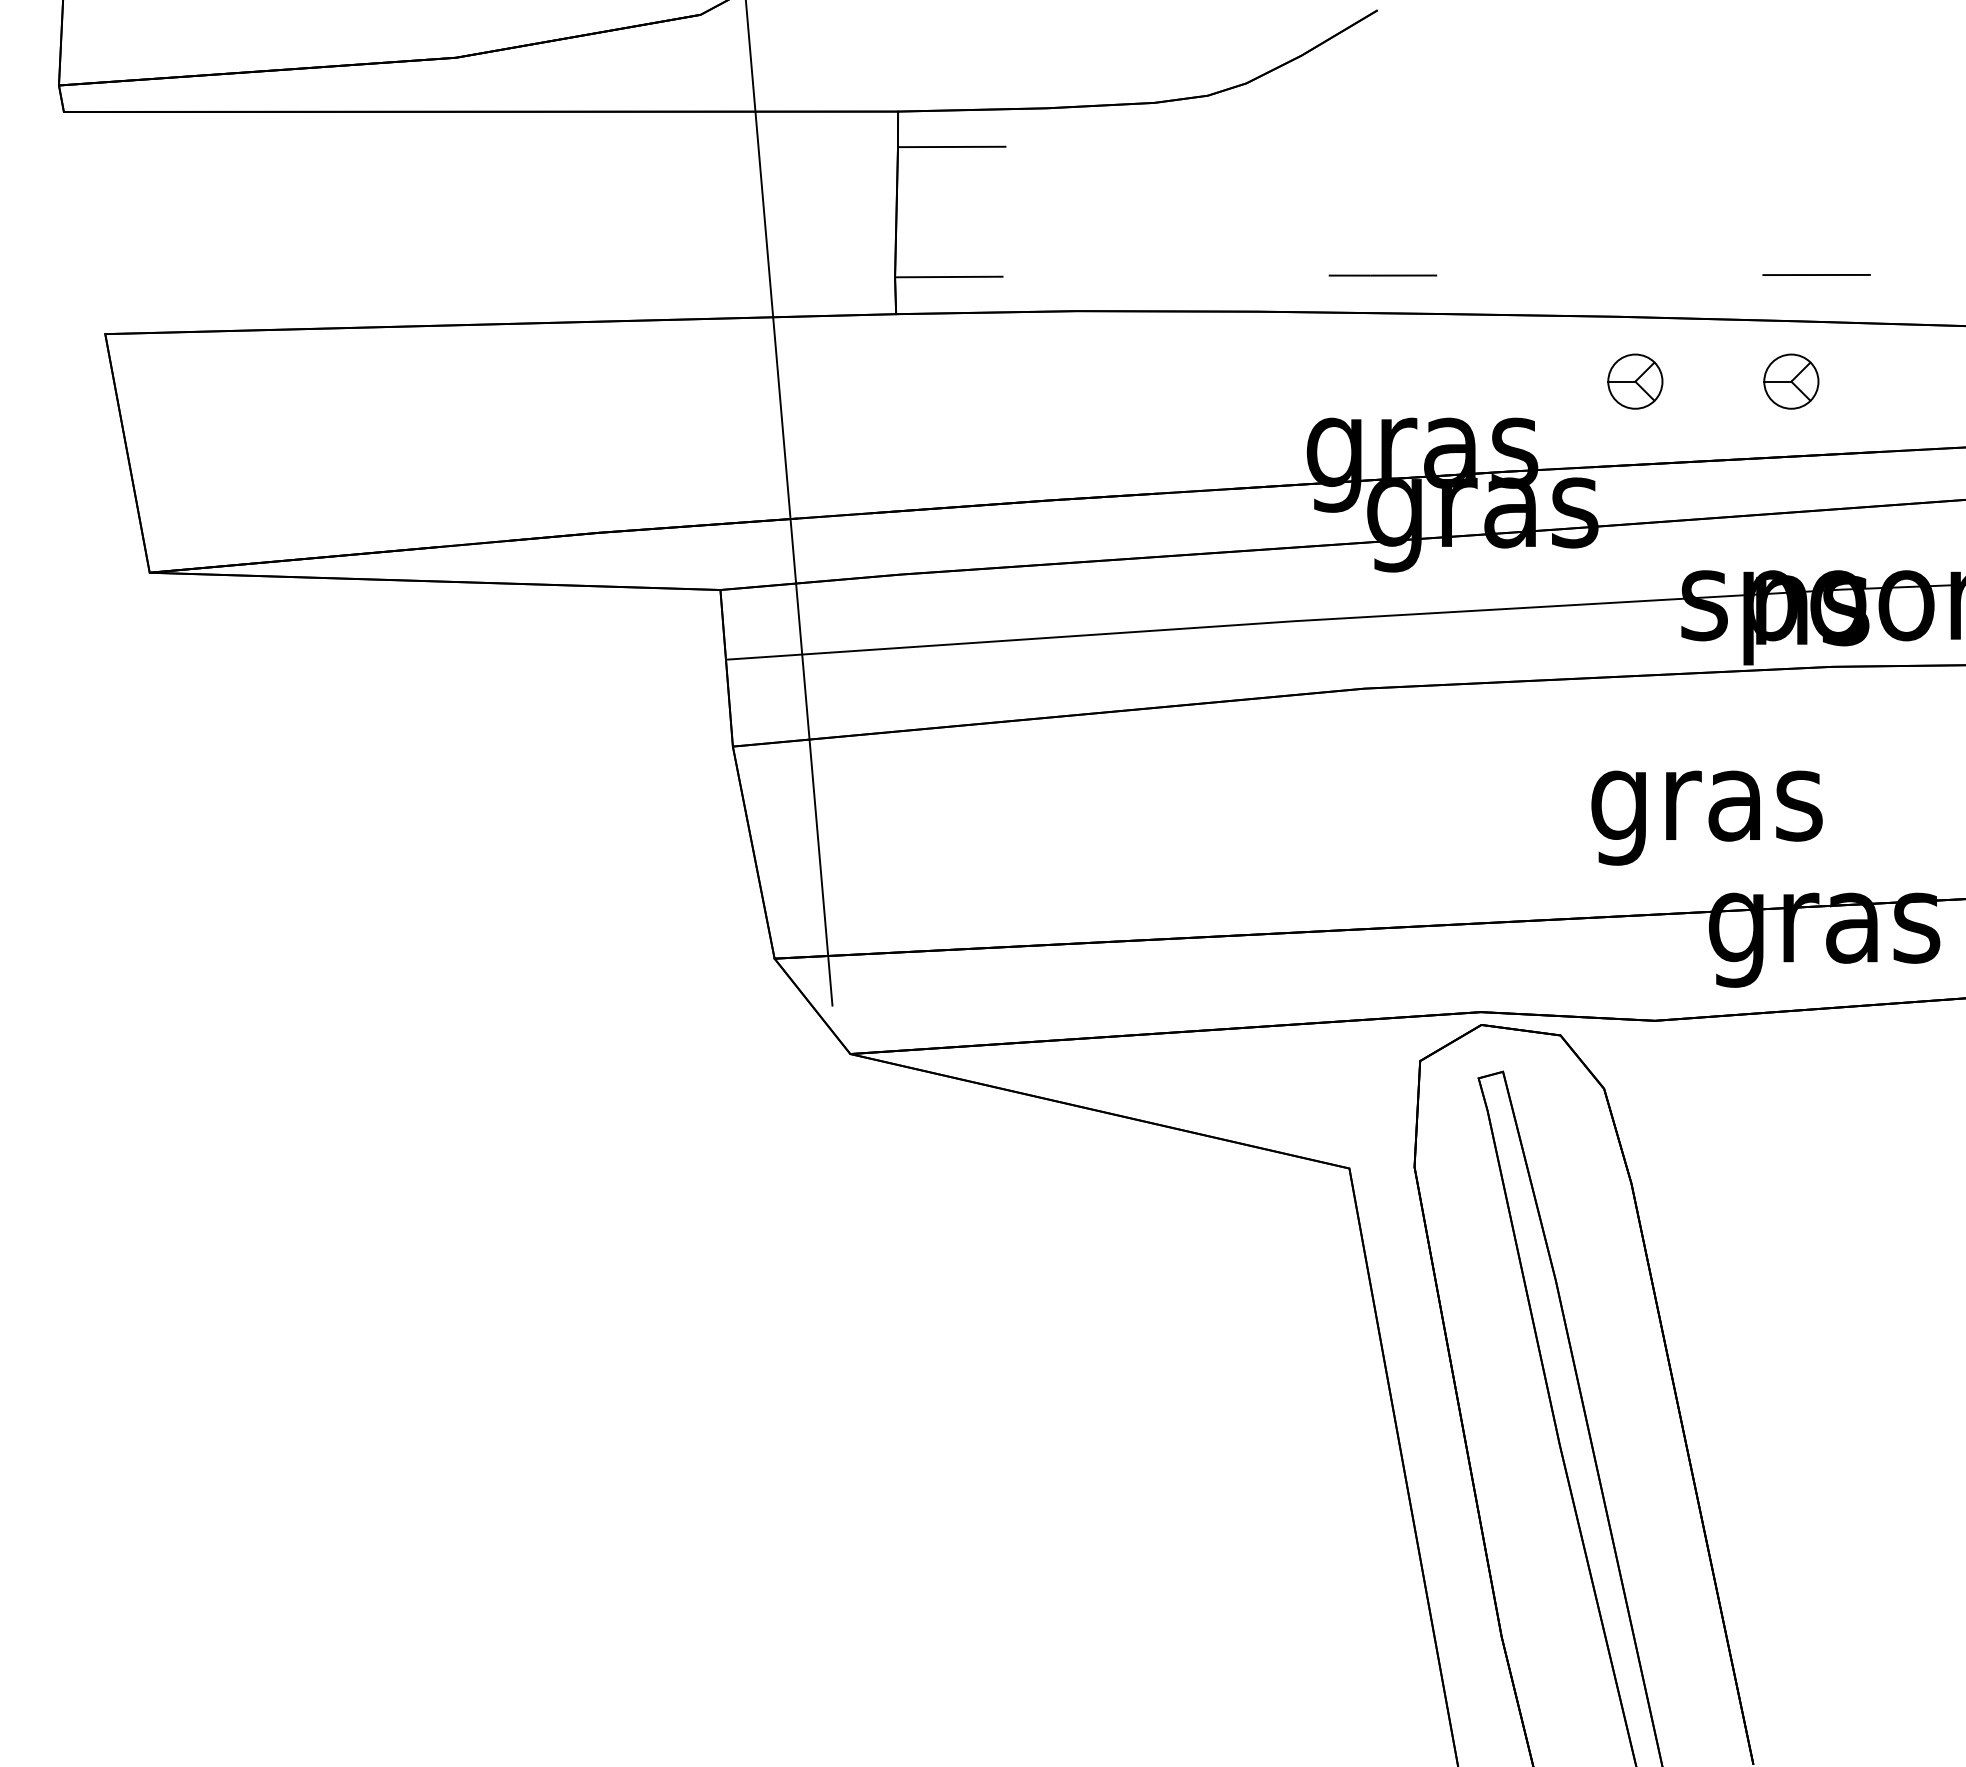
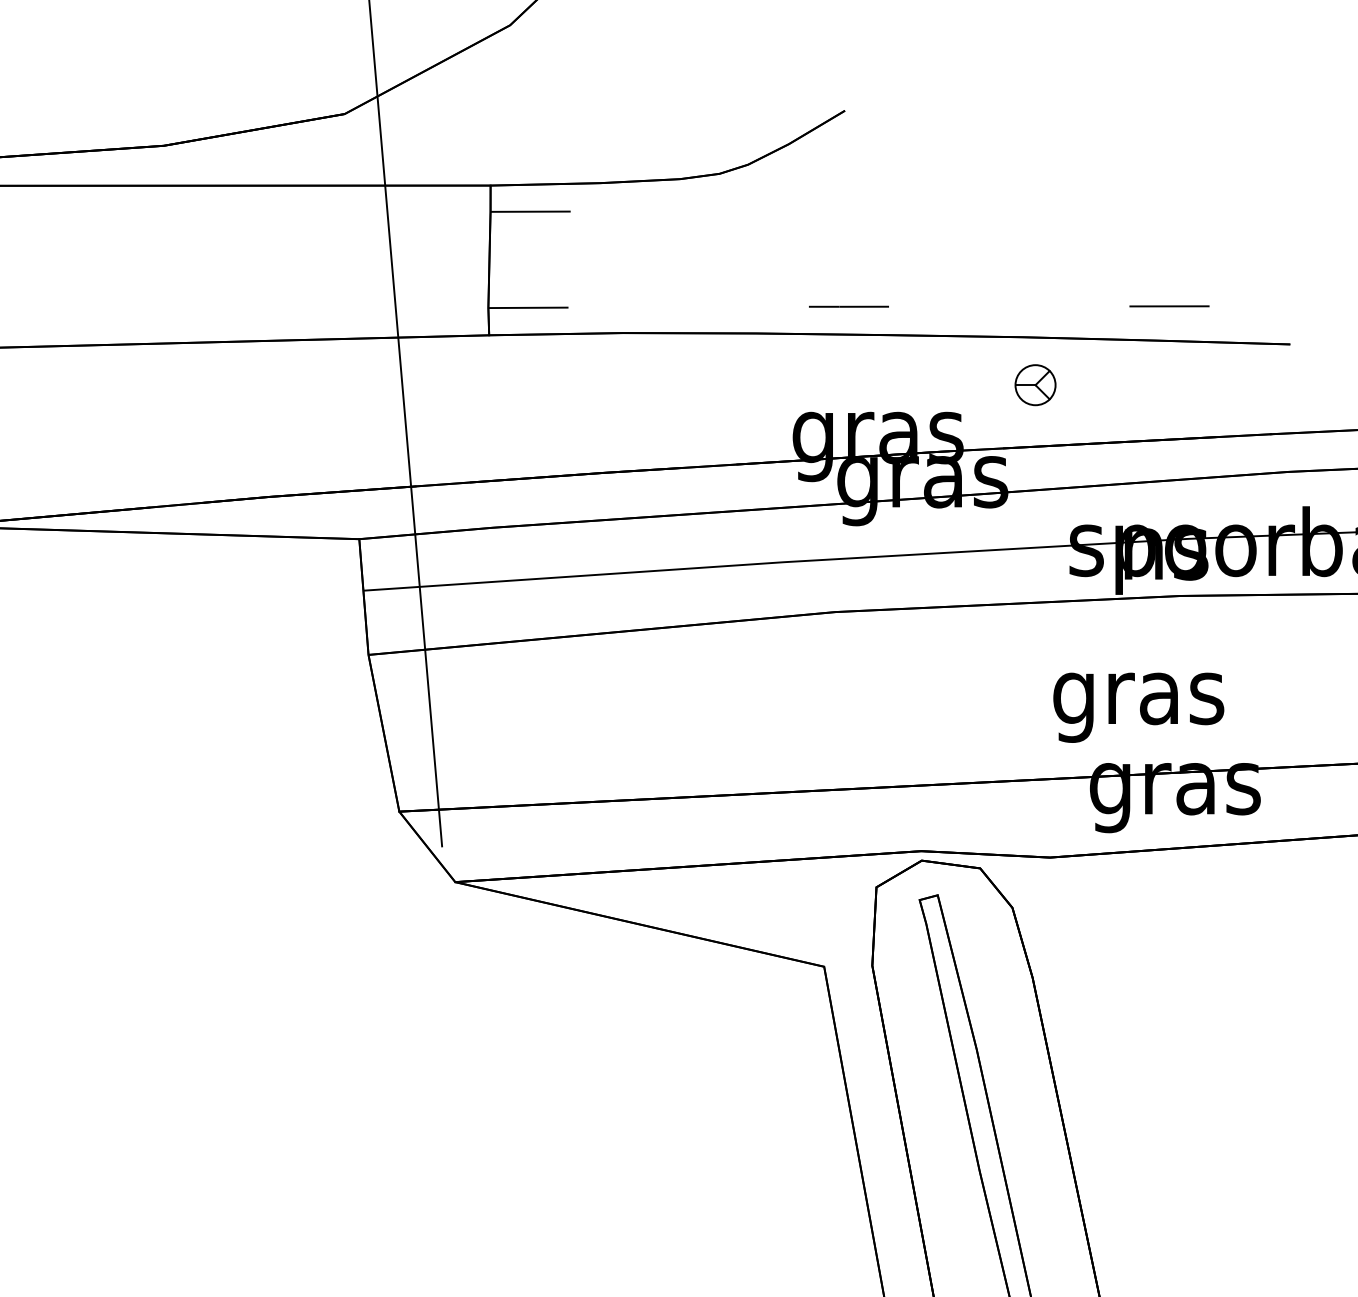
part: (1791, 381) -> (1150, 385), removed
text: (1706, 817) -> (1138, 707), moved

